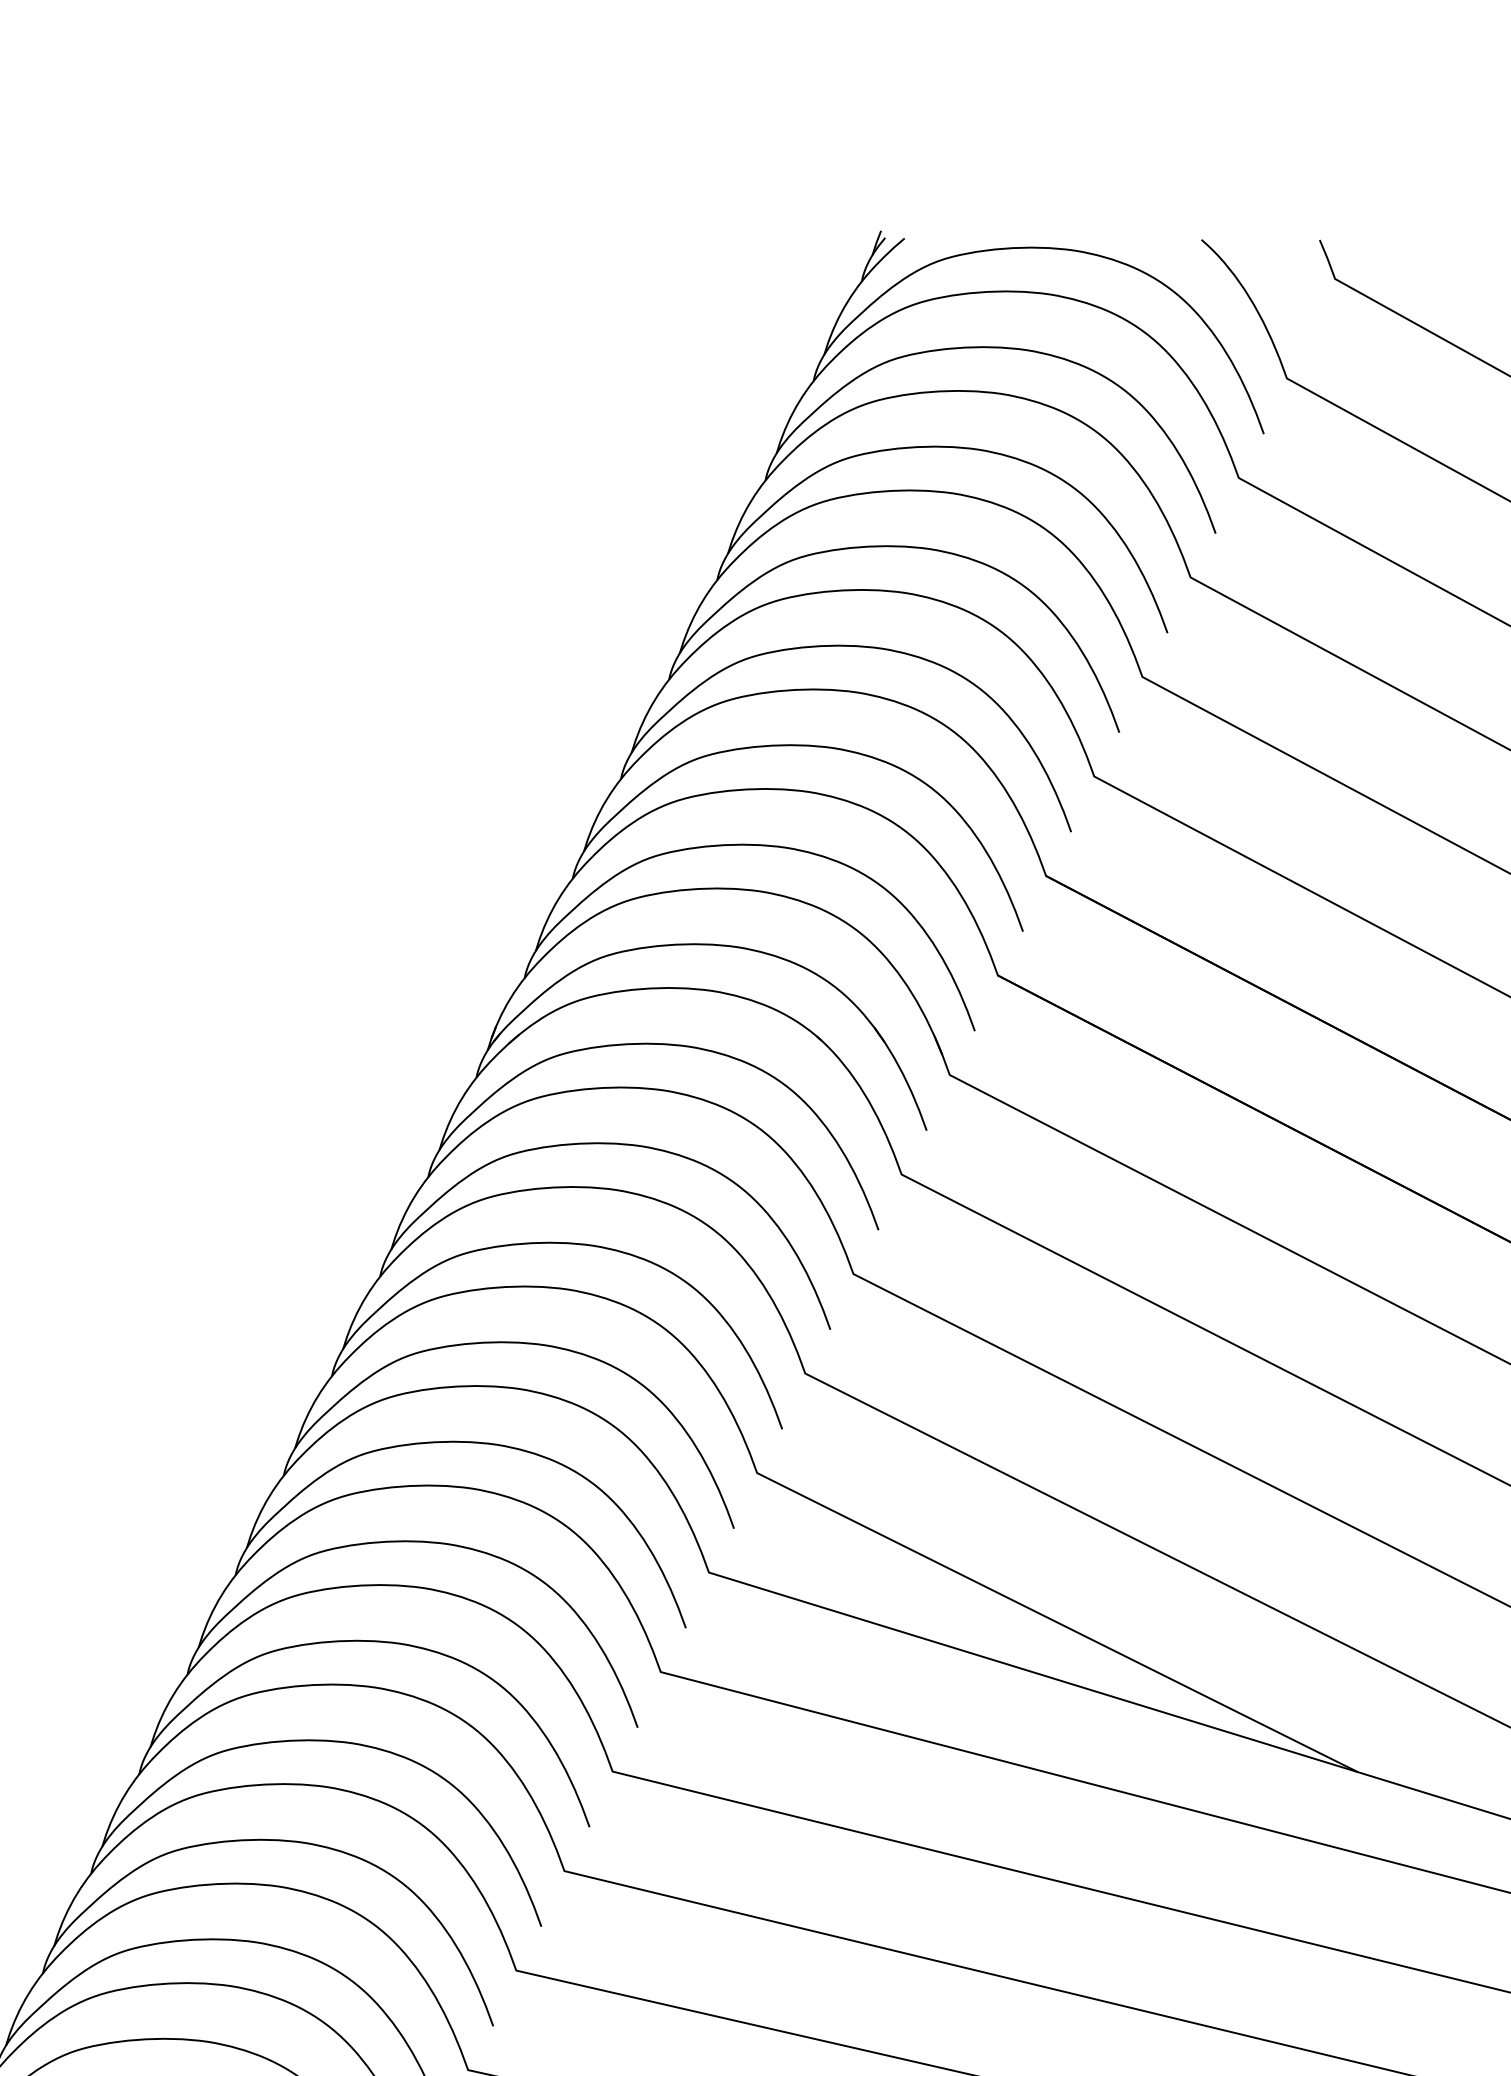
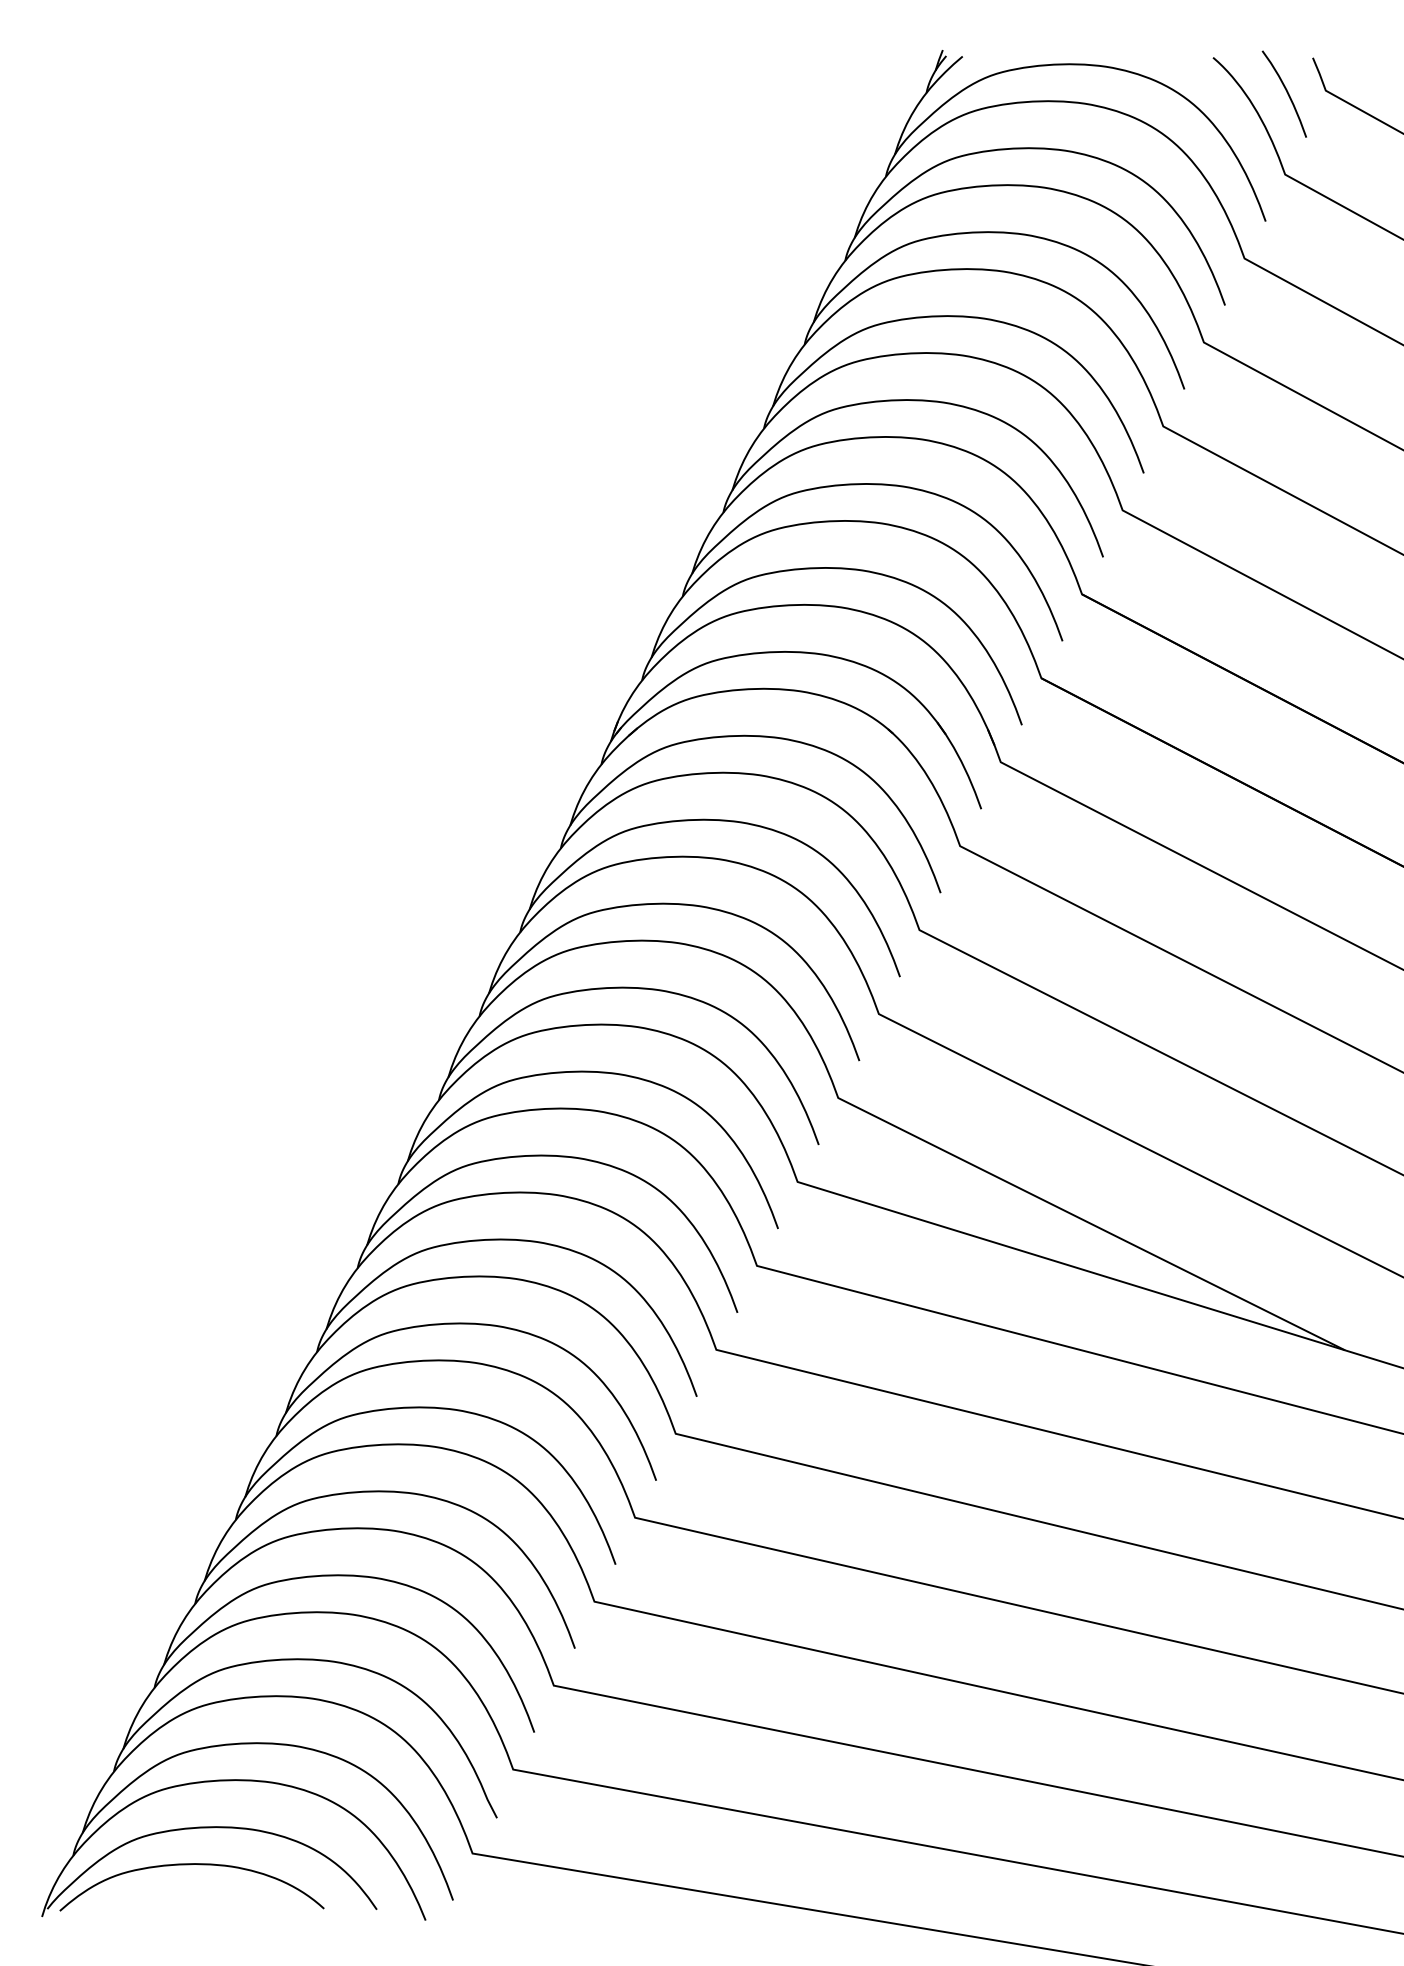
curve: (1288, 281) -> (1286, 92), added

